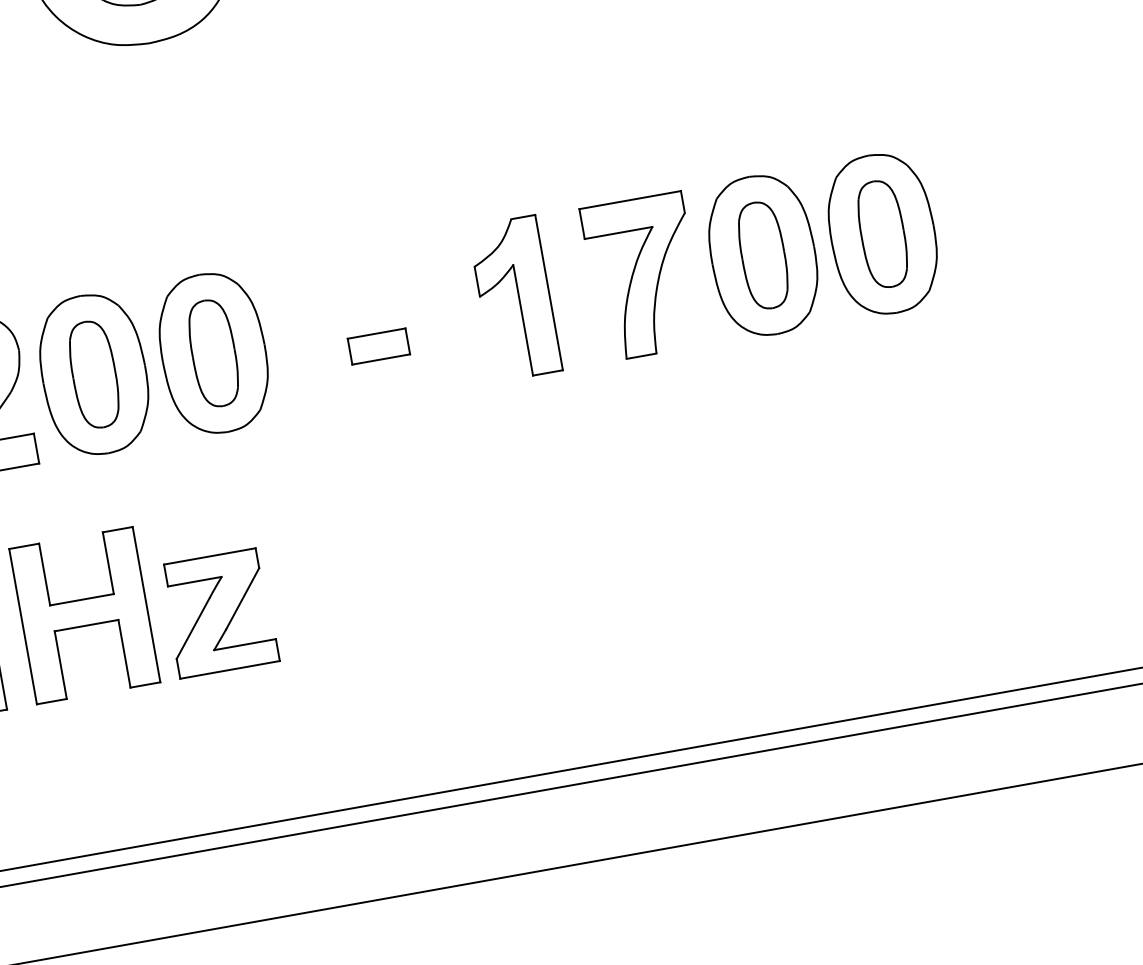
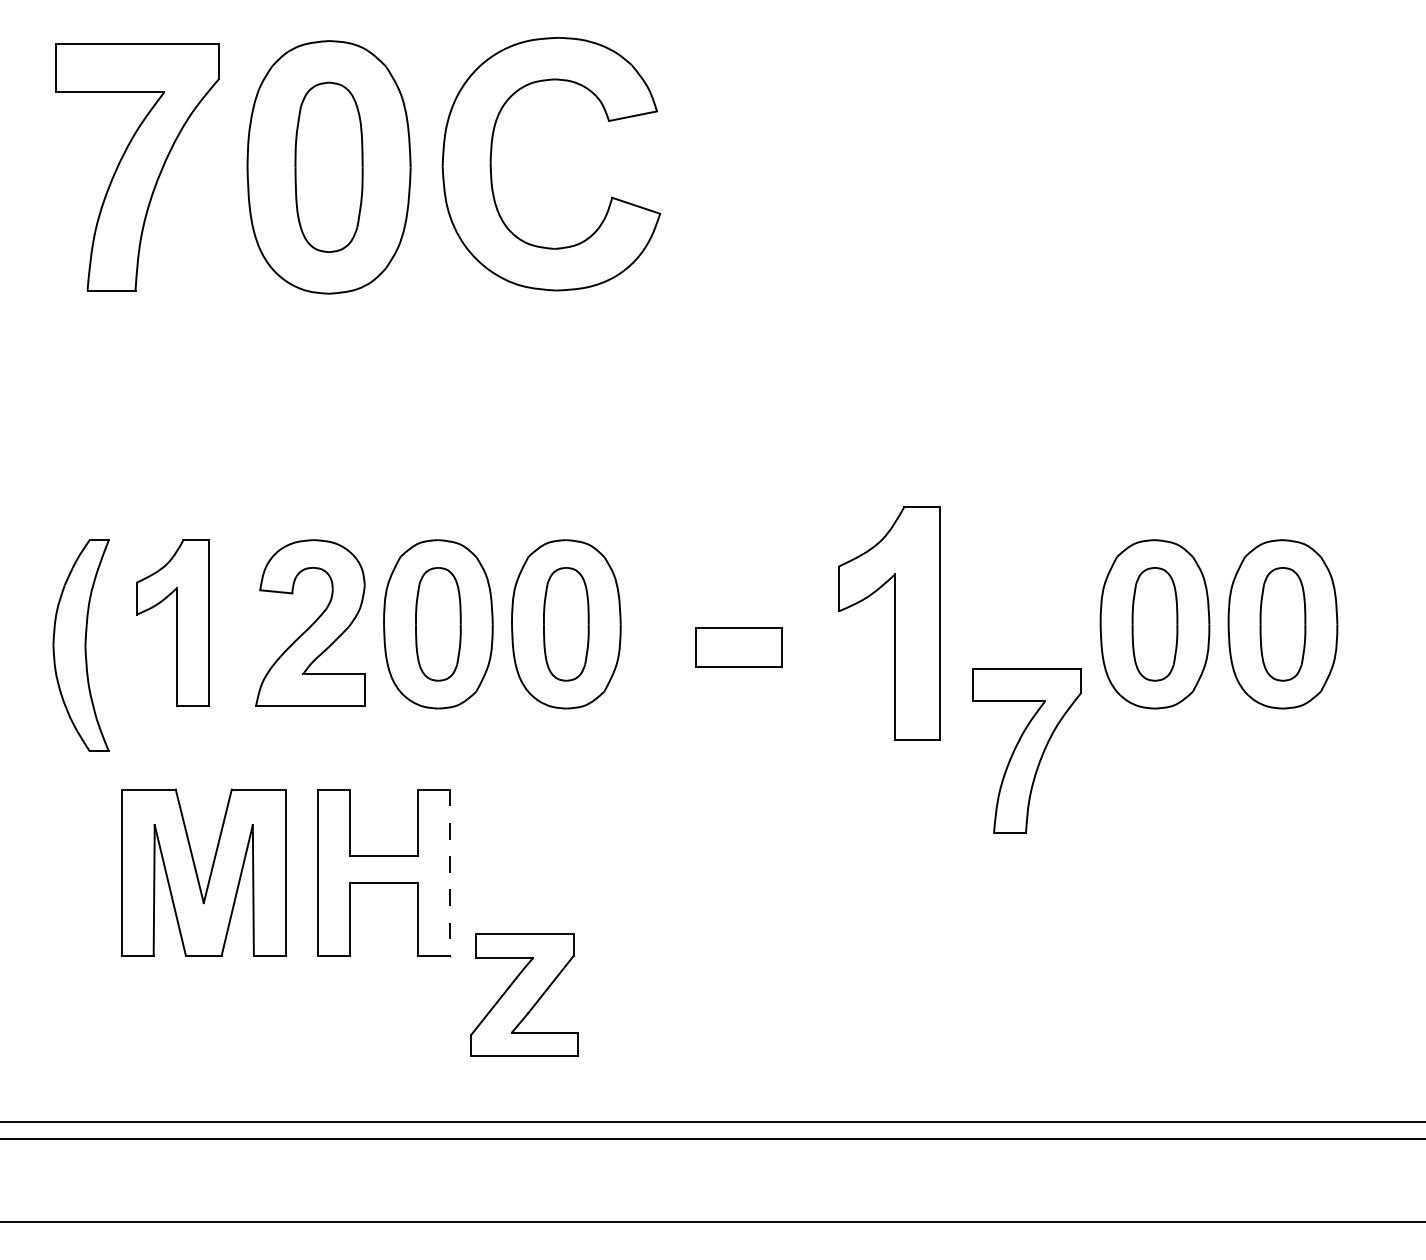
part: (643, 276) -> (1026, 750), moved
part: (515, 297) -> (889, 622), size x1.4
part: (378, 346) -> (738, 647), size x1.4
line: (147, 605) -> (450, 873), solid -> dashed
part: (219, 612) -> (524, 994), moved

